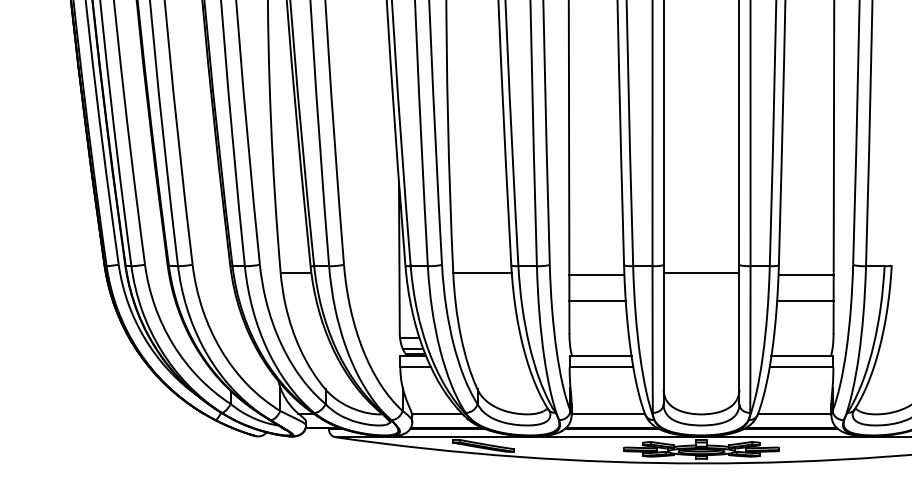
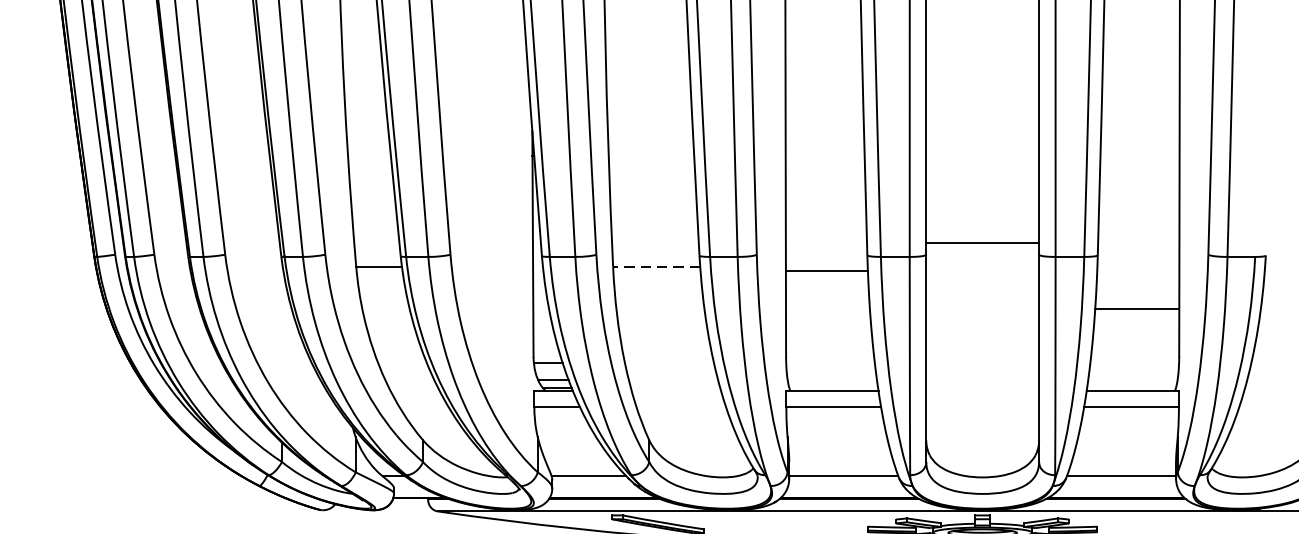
line: (482, 272) -> (656, 266), solid -> dashed
line: (701, 272) -> (982, 242), moved
line: (805, 275) -> (1137, 270), removed
line: (597, 301) -> (827, 309), removed

